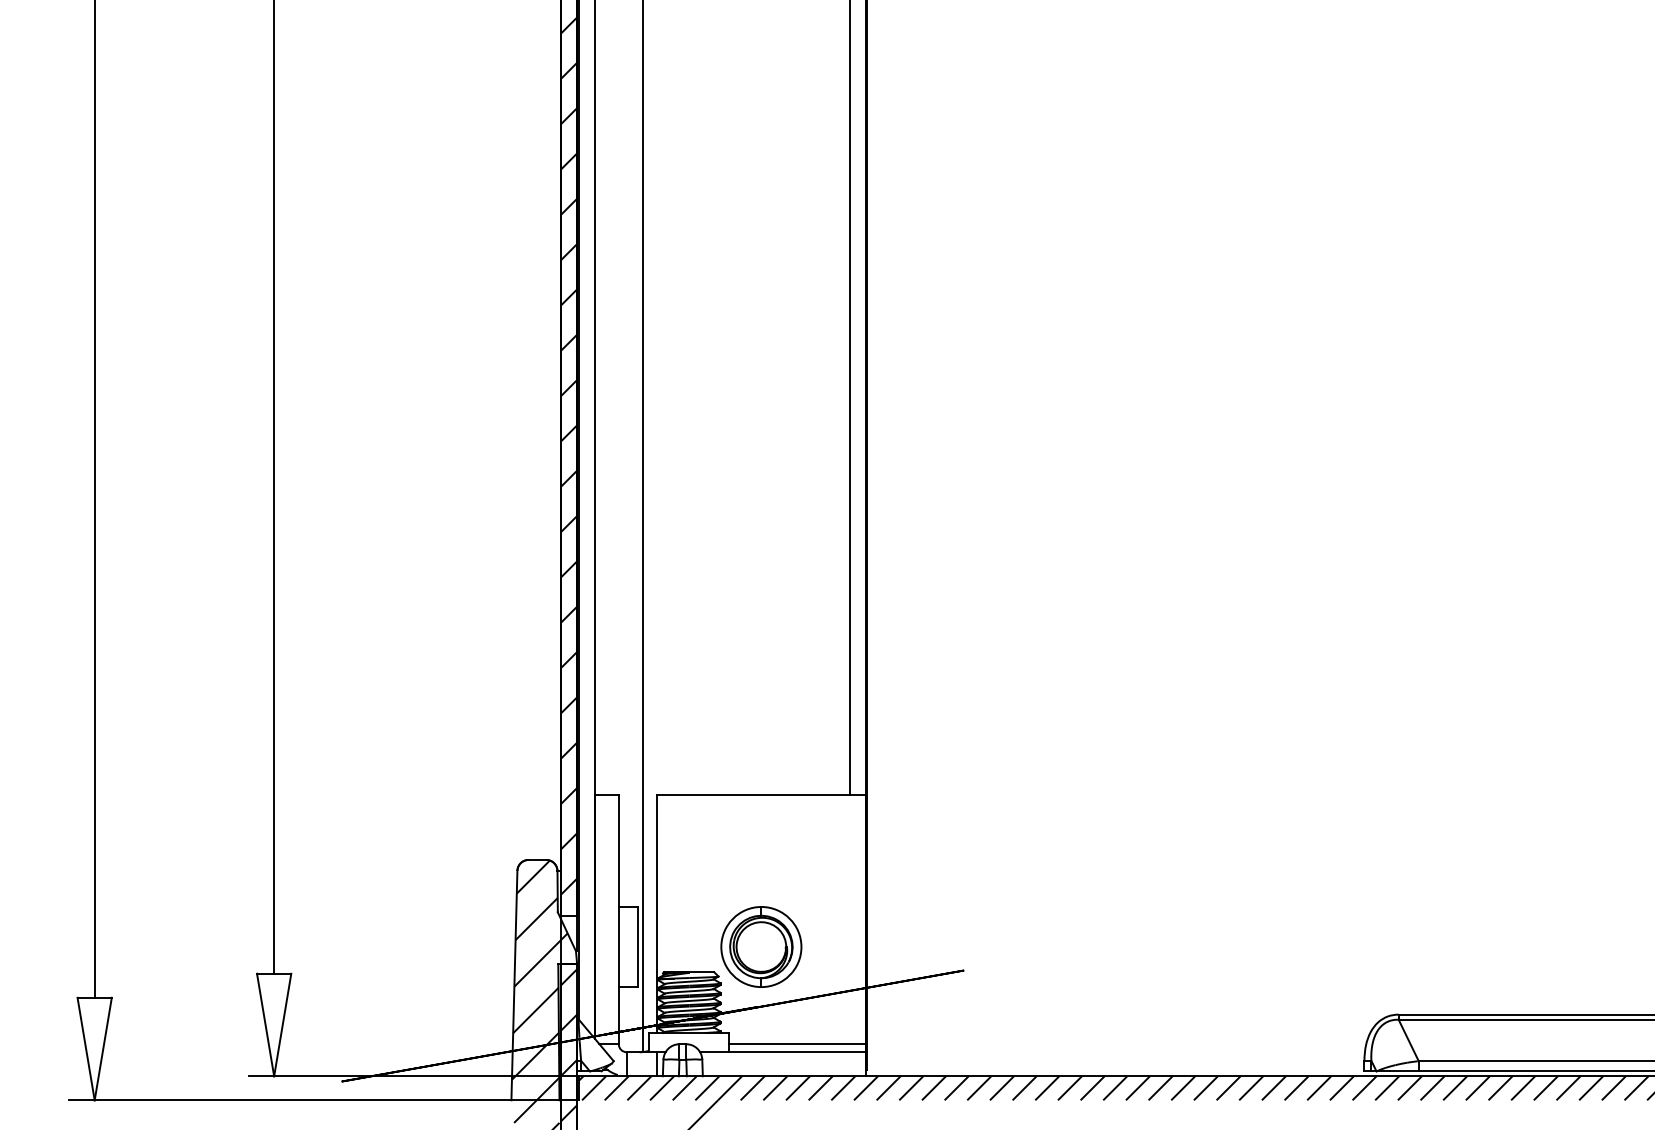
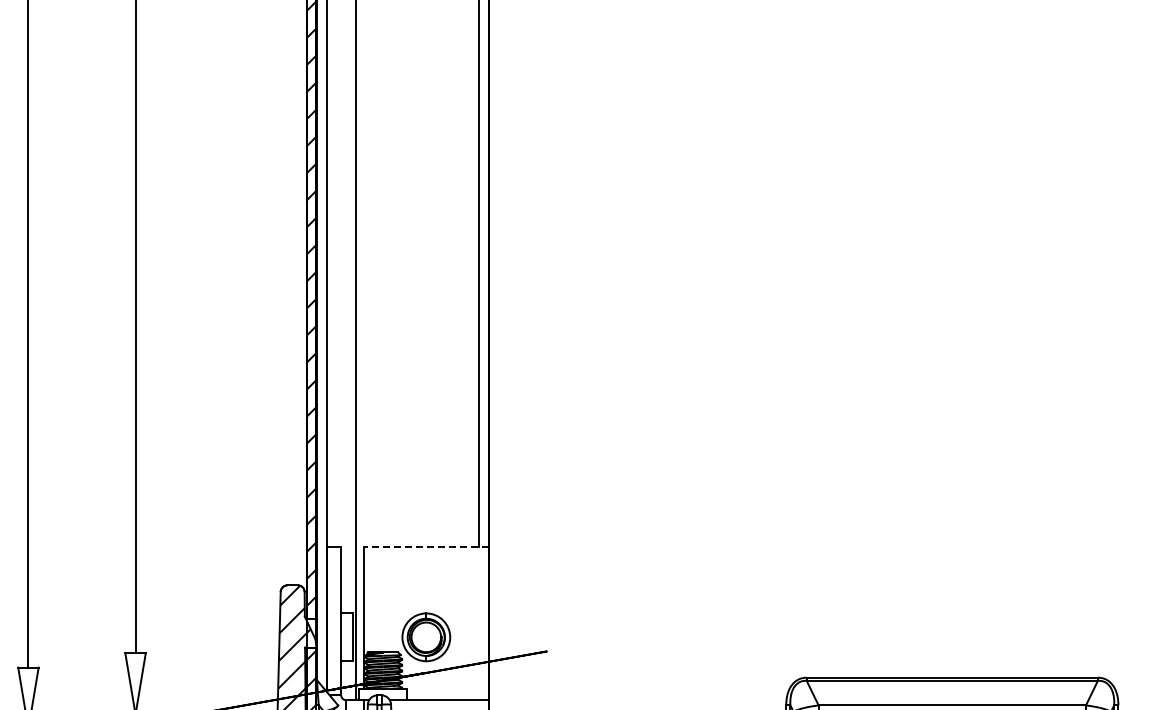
line: (759, 794) -> (425, 546), solid -> dashed
line: (796, 1044) -> (447, 695), removed

